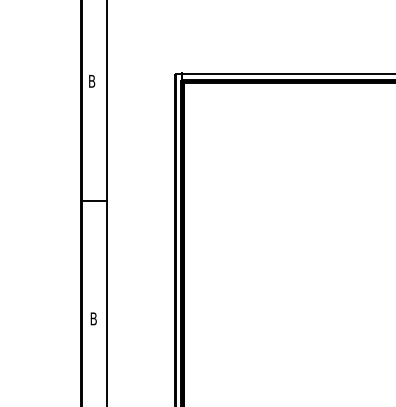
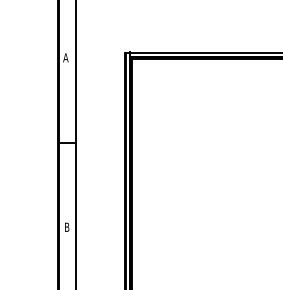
text: (91, 81) -> (65, 57), B -> A

